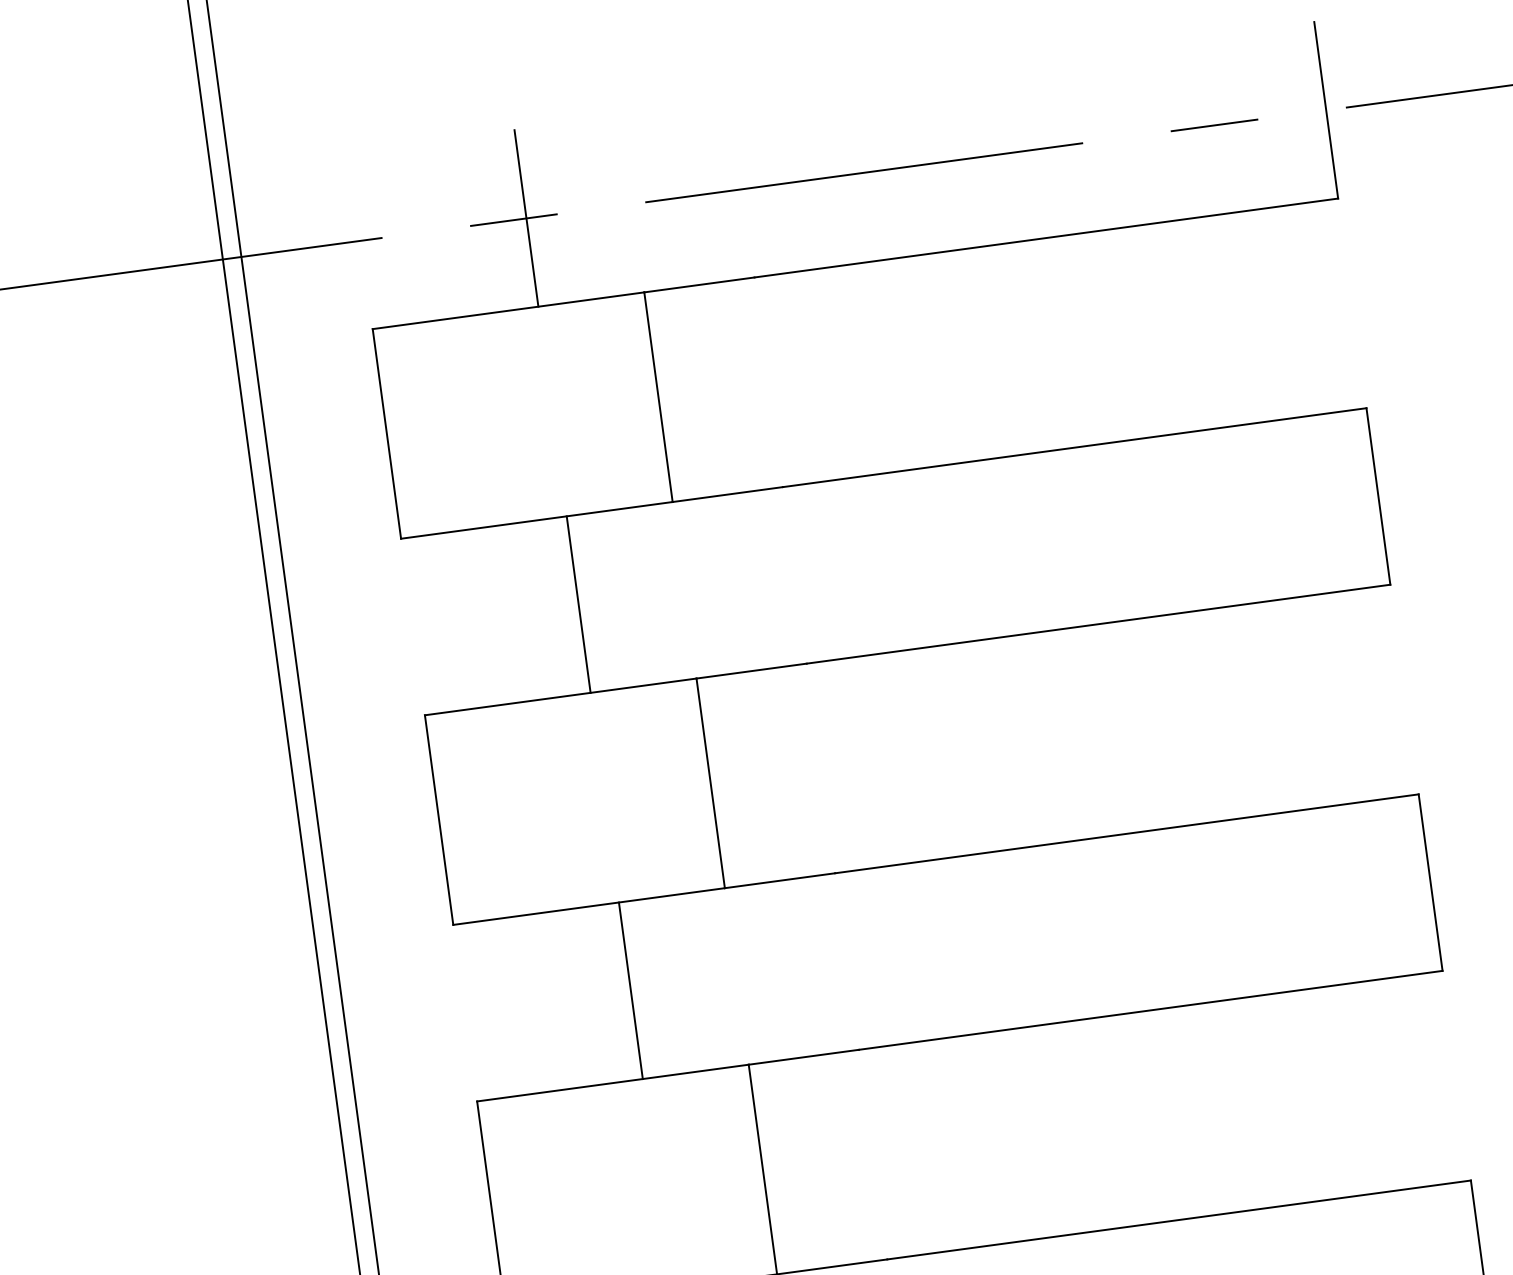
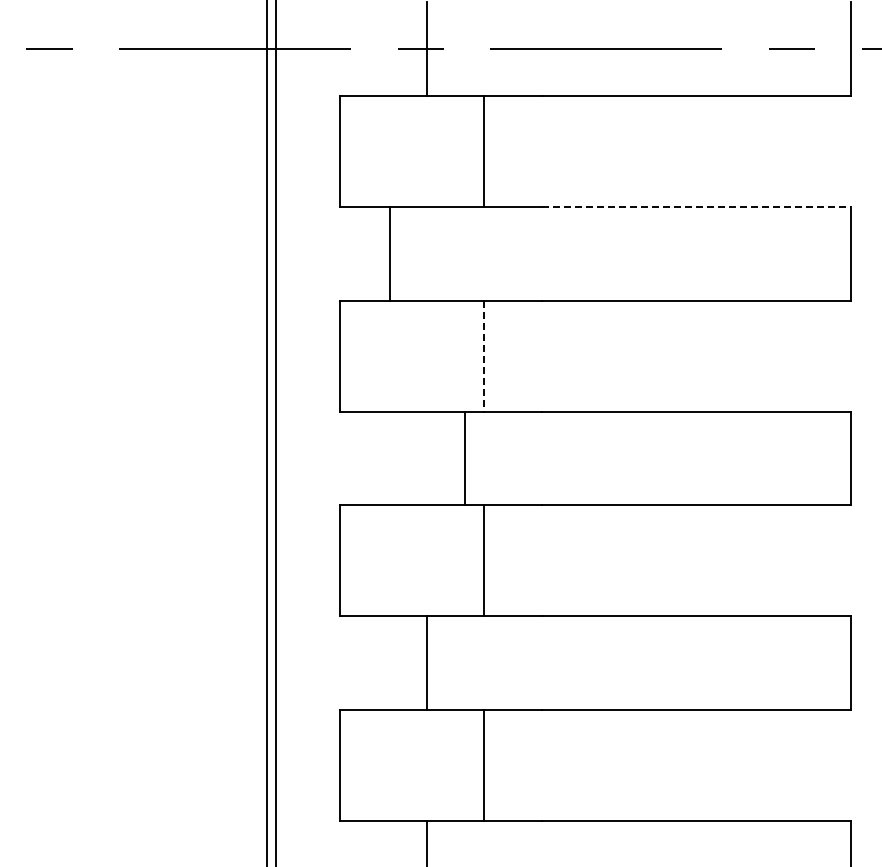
line: (1074, 448) -> (696, 207), solid -> dashed
line: (578, 604) -> (390, 253), moved
line: (710, 784) -> (483, 356), solid -> dashed
line: (630, 991) -> (465, 458), moved

